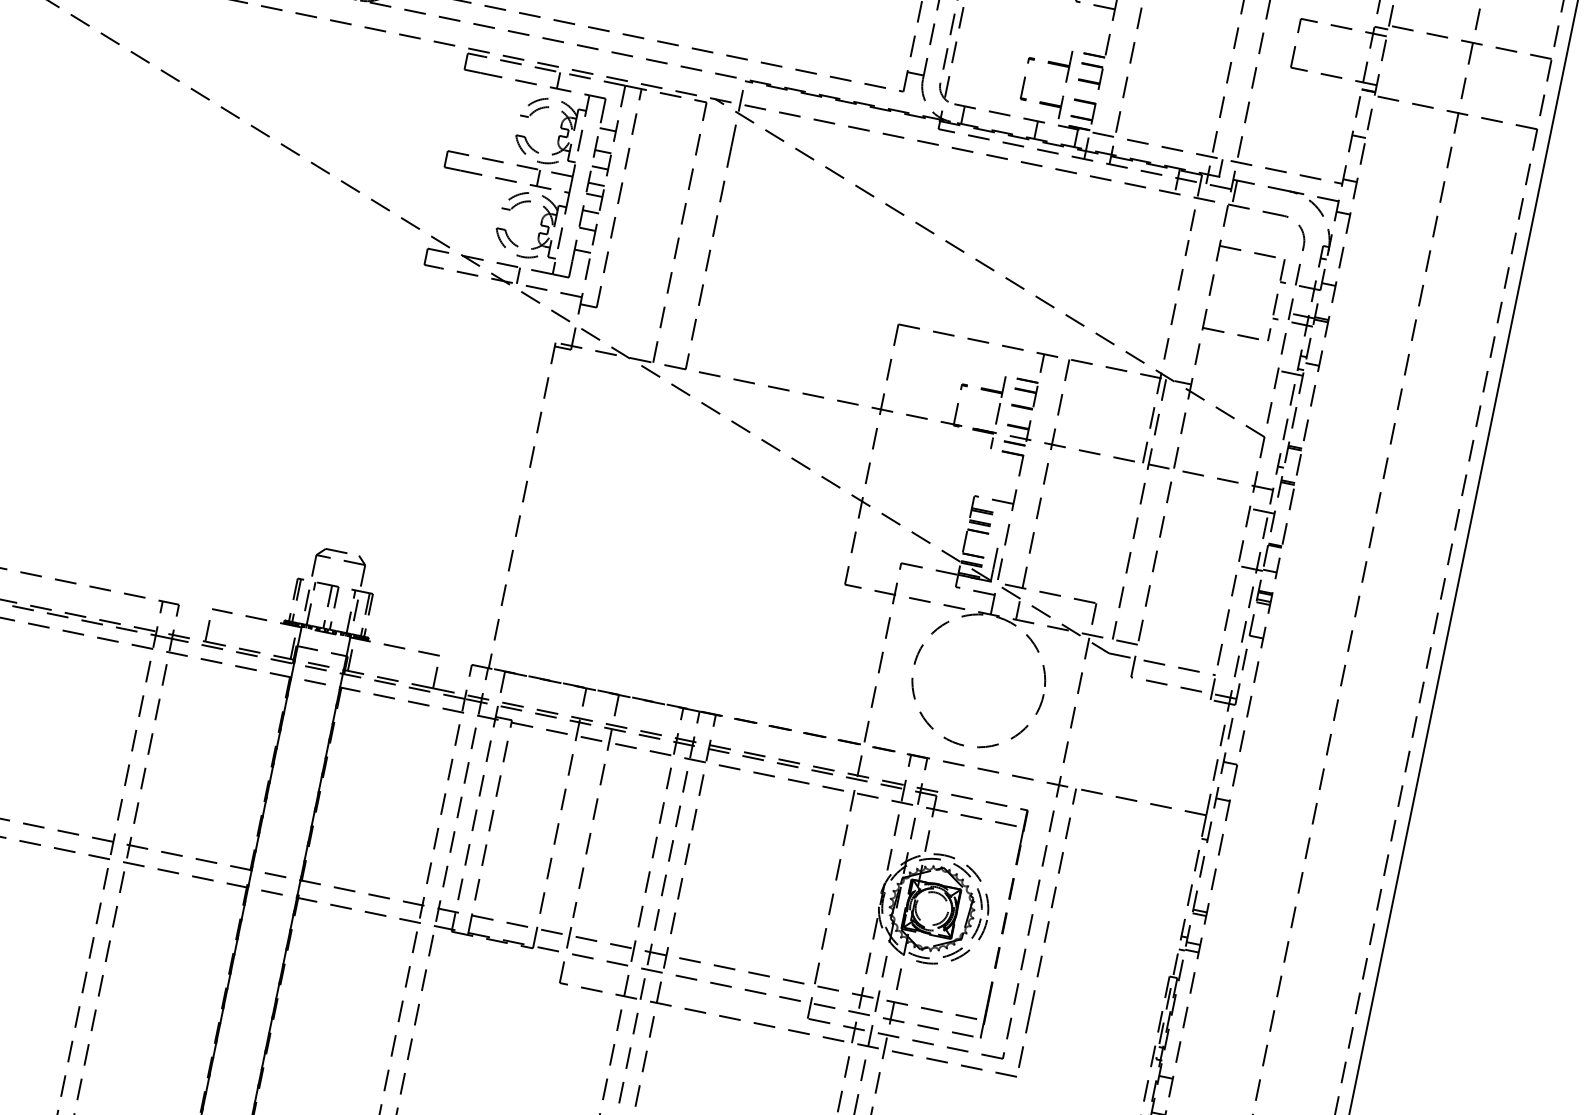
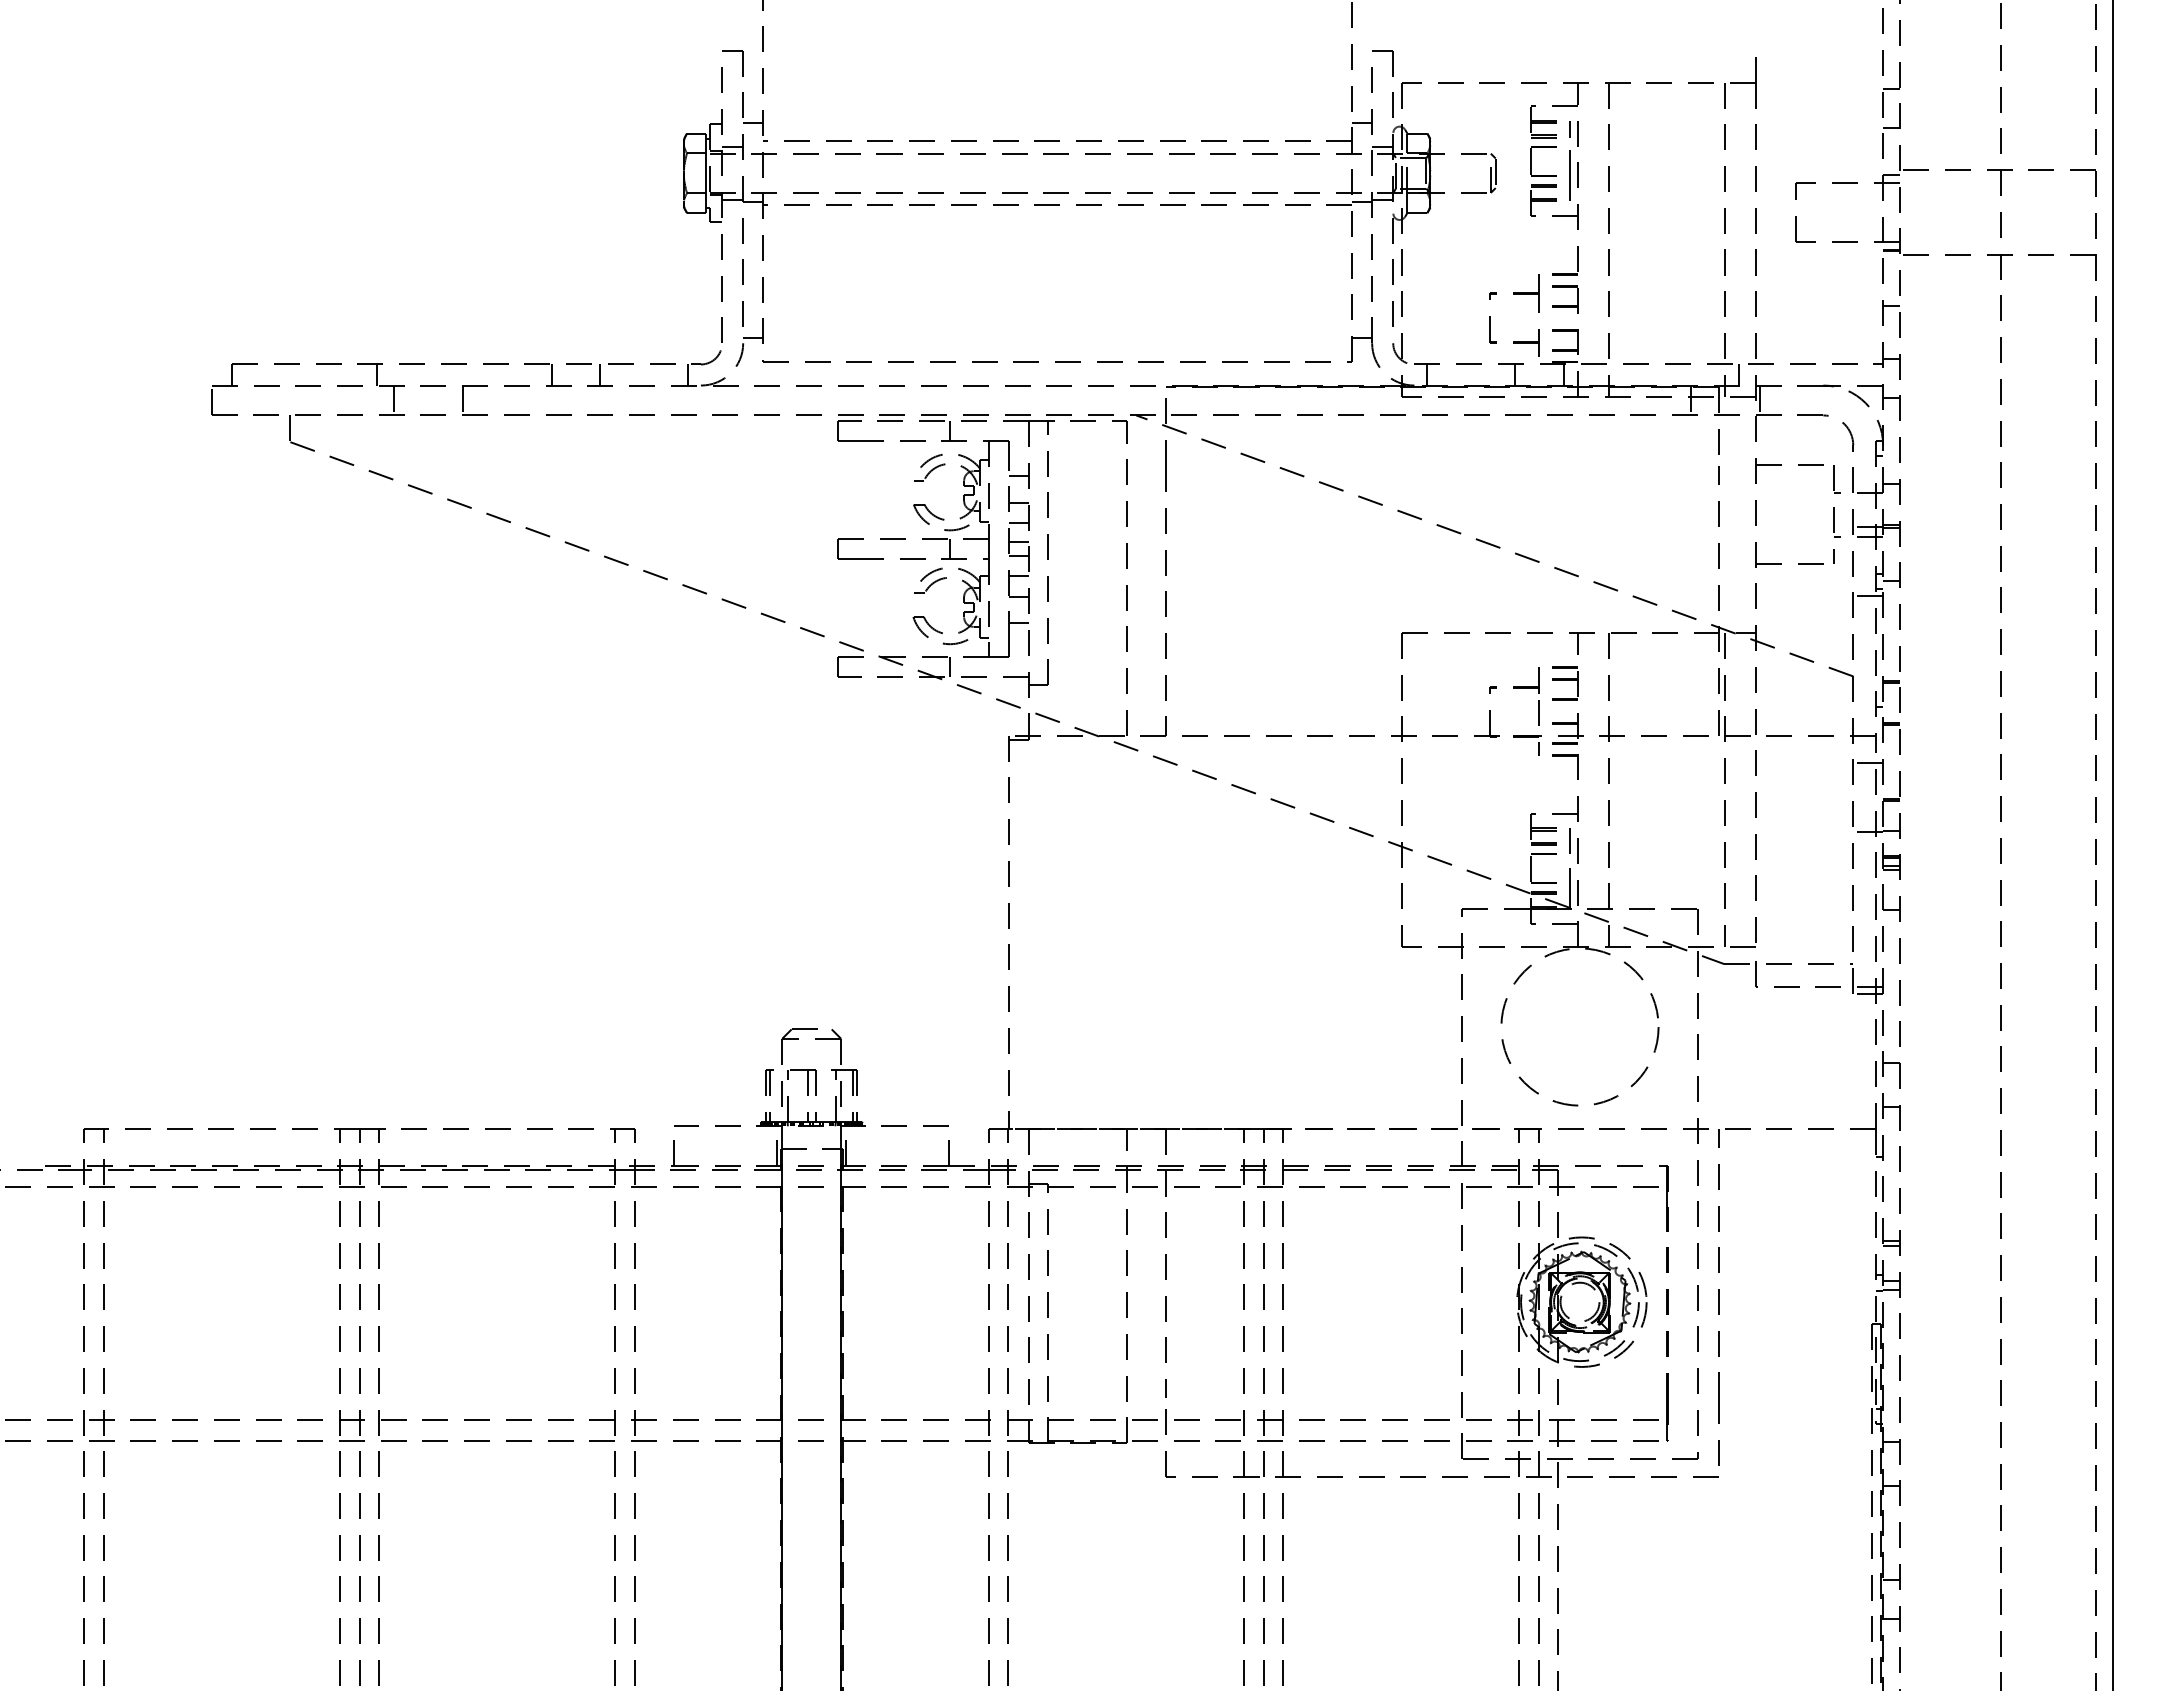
line: (1002, 525) -> (1570, 841), added

